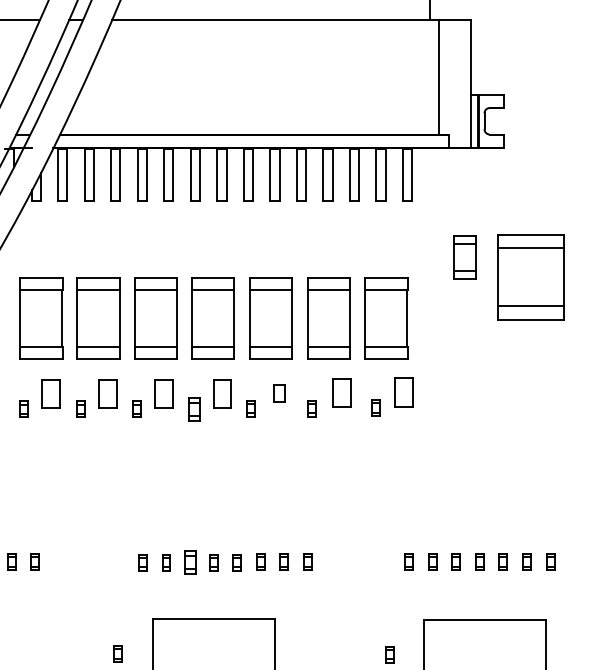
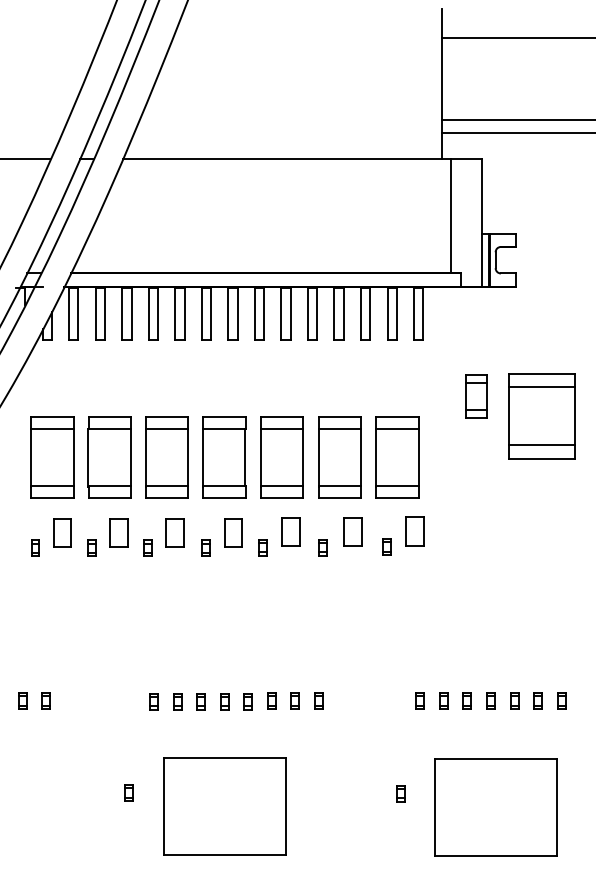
part: (279, 392) -> (290, 531), size x1.67
part: (194, 408) -> (205, 547), size x0.71
part: (189, 562) -> (200, 701), size x0.71

